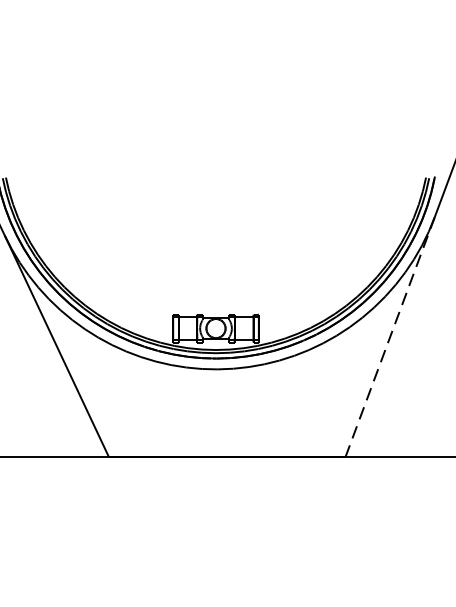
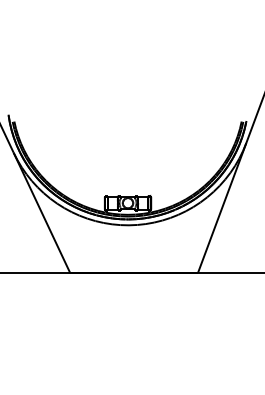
line: (390, 336) -> (222, 207), dashed -> solid

